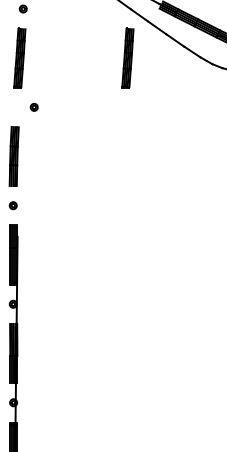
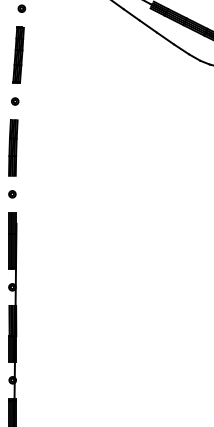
part: (127, 57) -> (120, 54), removed
part: (34, 107) -> (15, 101), moved

